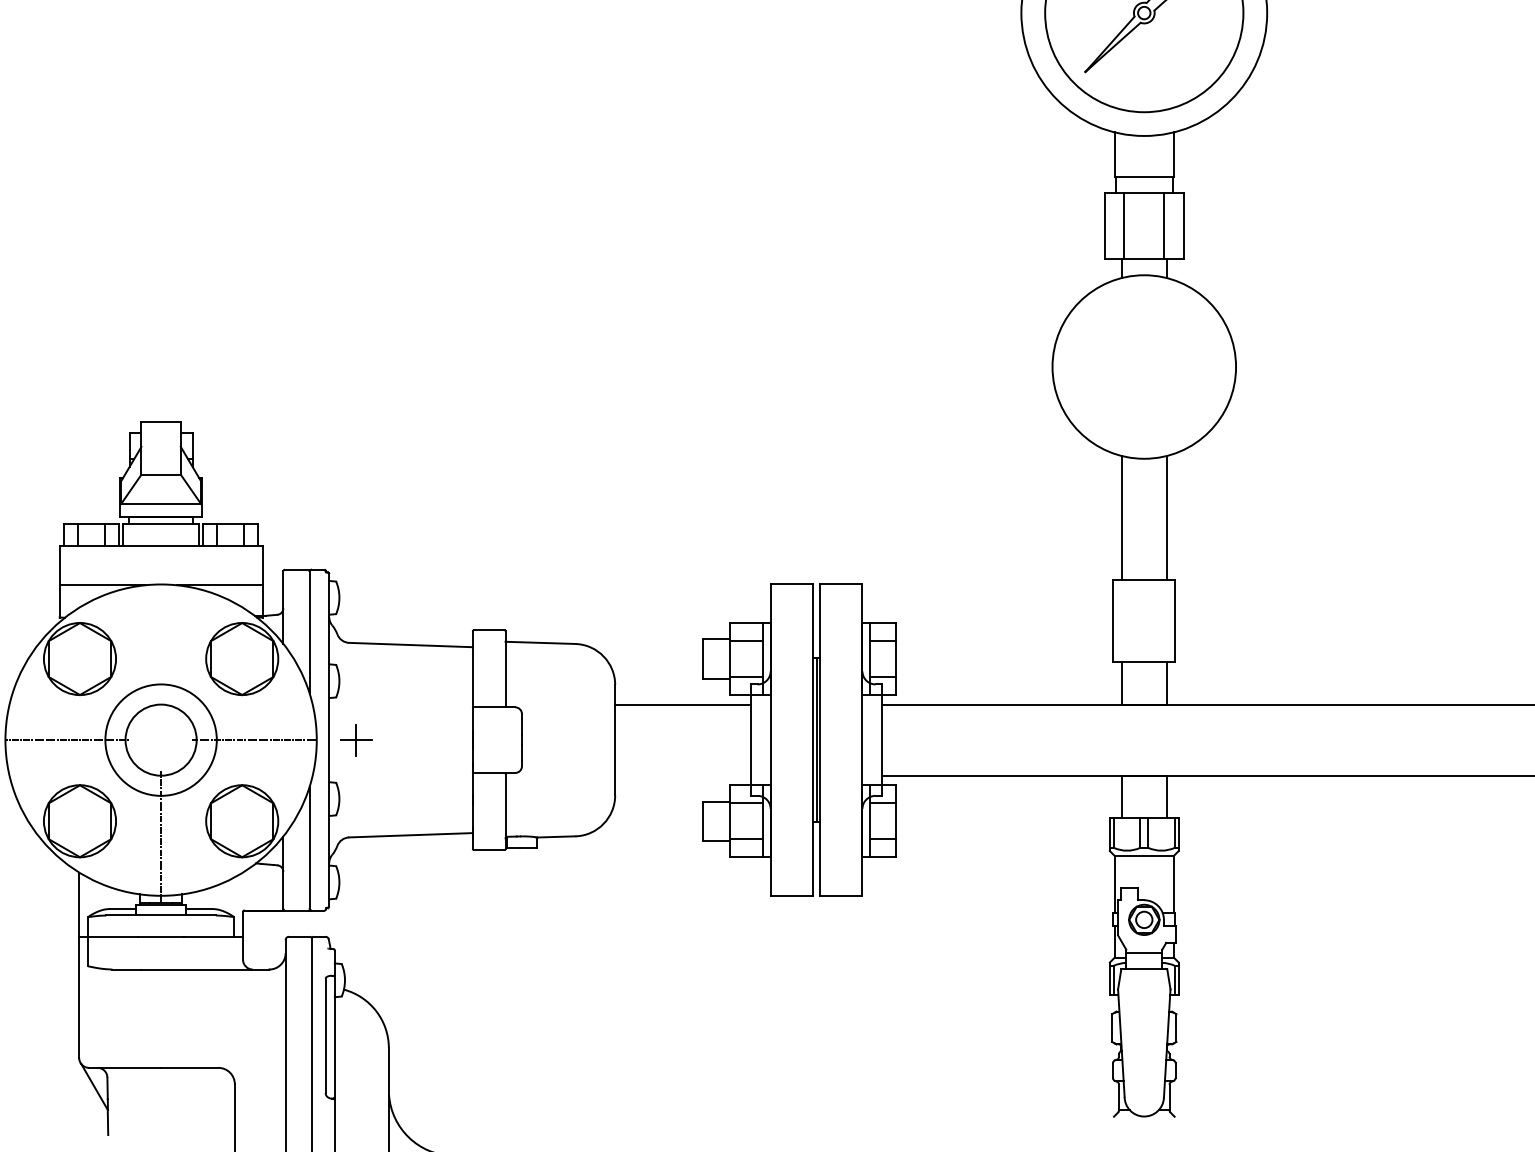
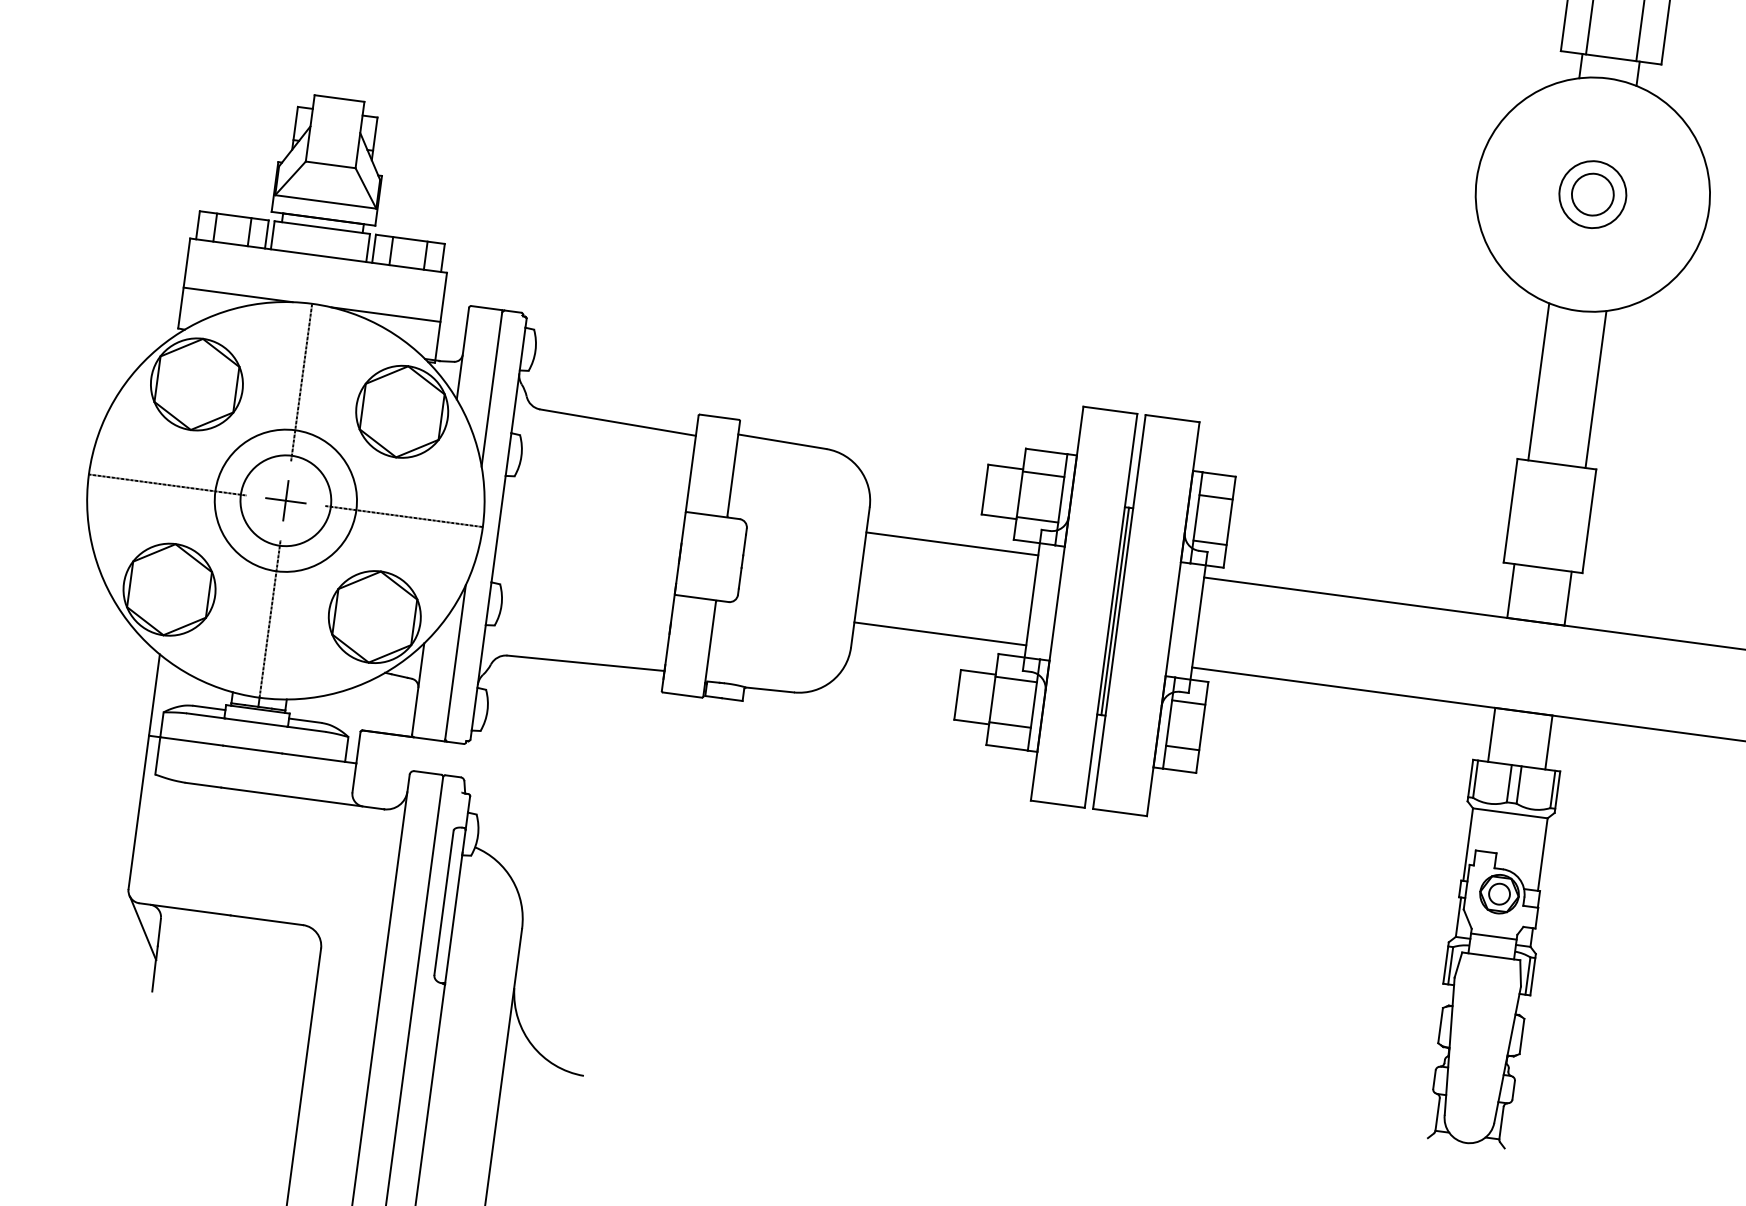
part: (1144, 366) -> (1593, 194), added
line: (161, 646) -> (302, 382), added
part: (356, 740) -> (286, 501), moved
line: (683, 775) -> (940, 633), added

